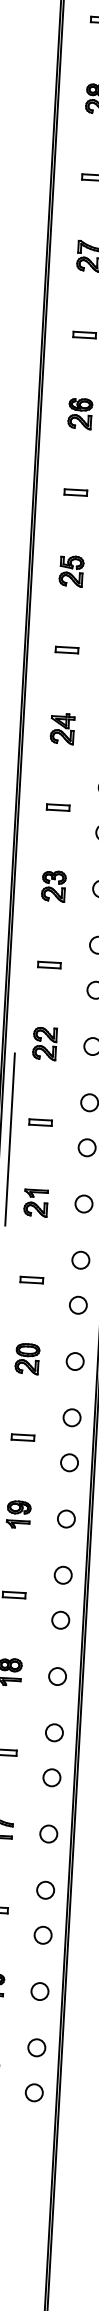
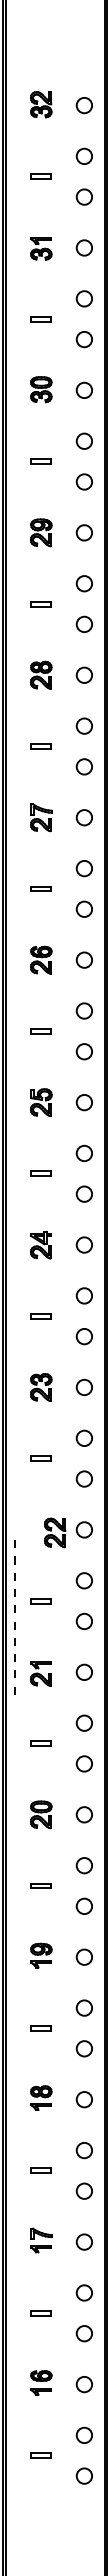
part: (45, 1043) -> (55, 1532), moved
line: (10, 1139) -> (14, 1617), solid -> dashed

